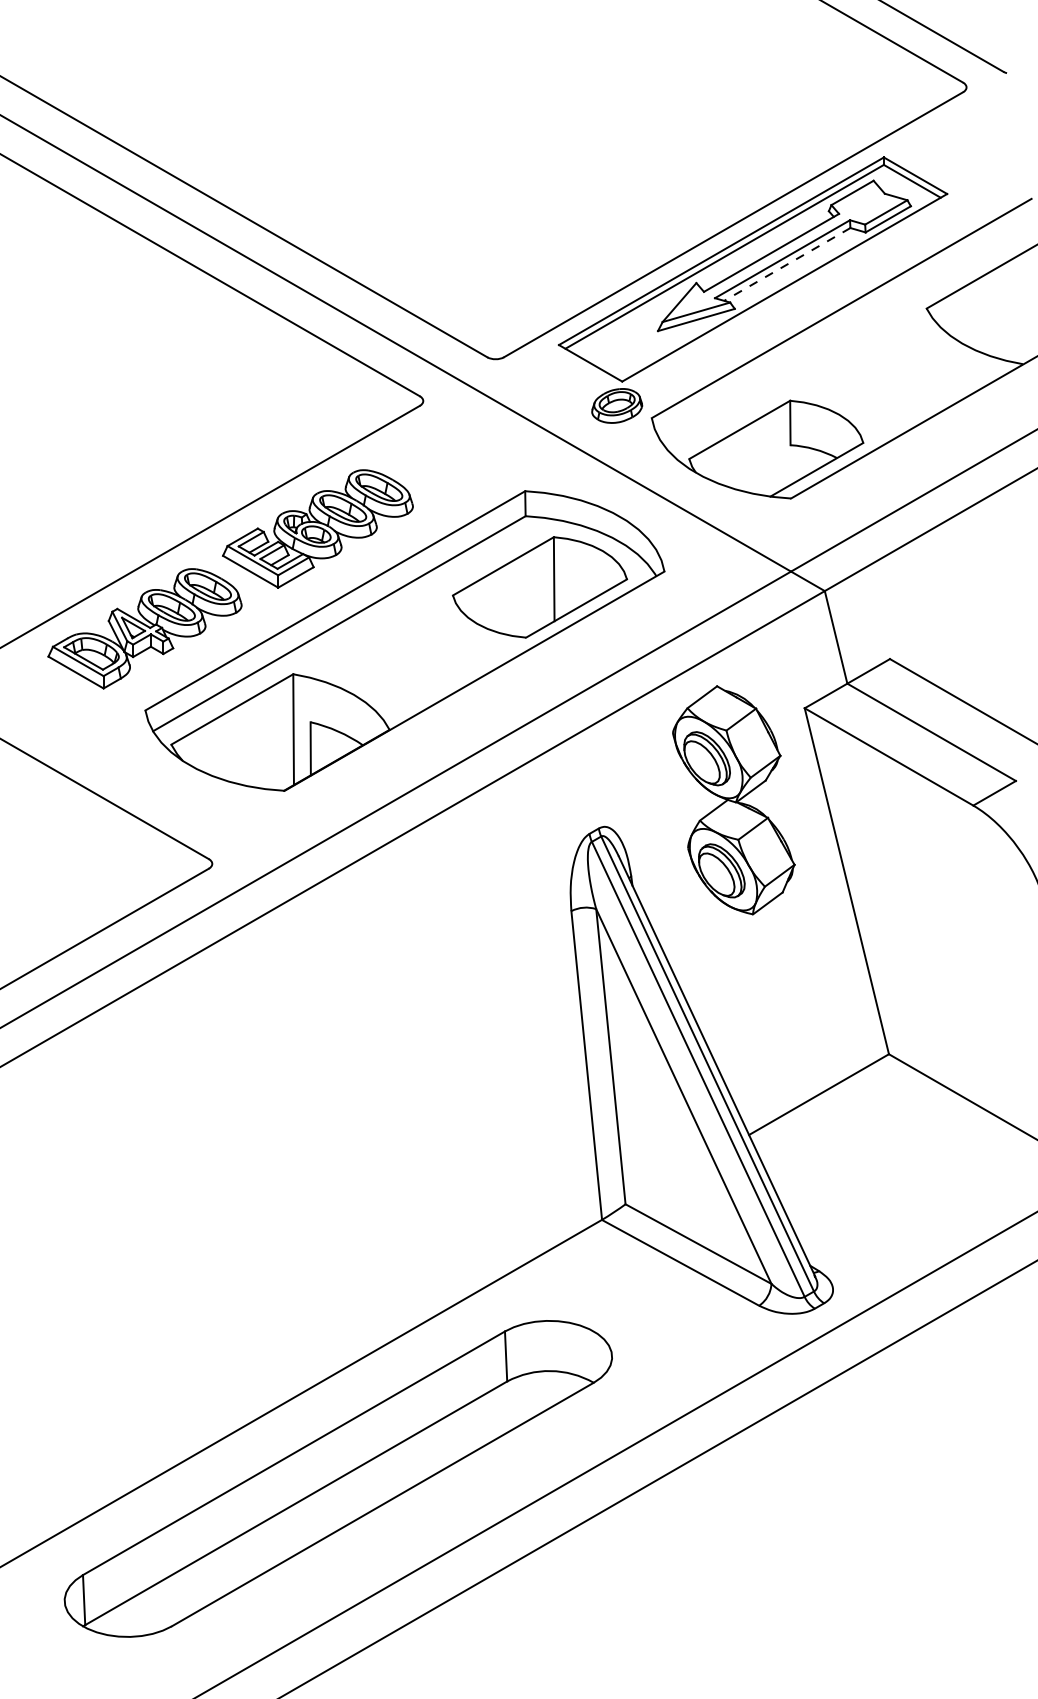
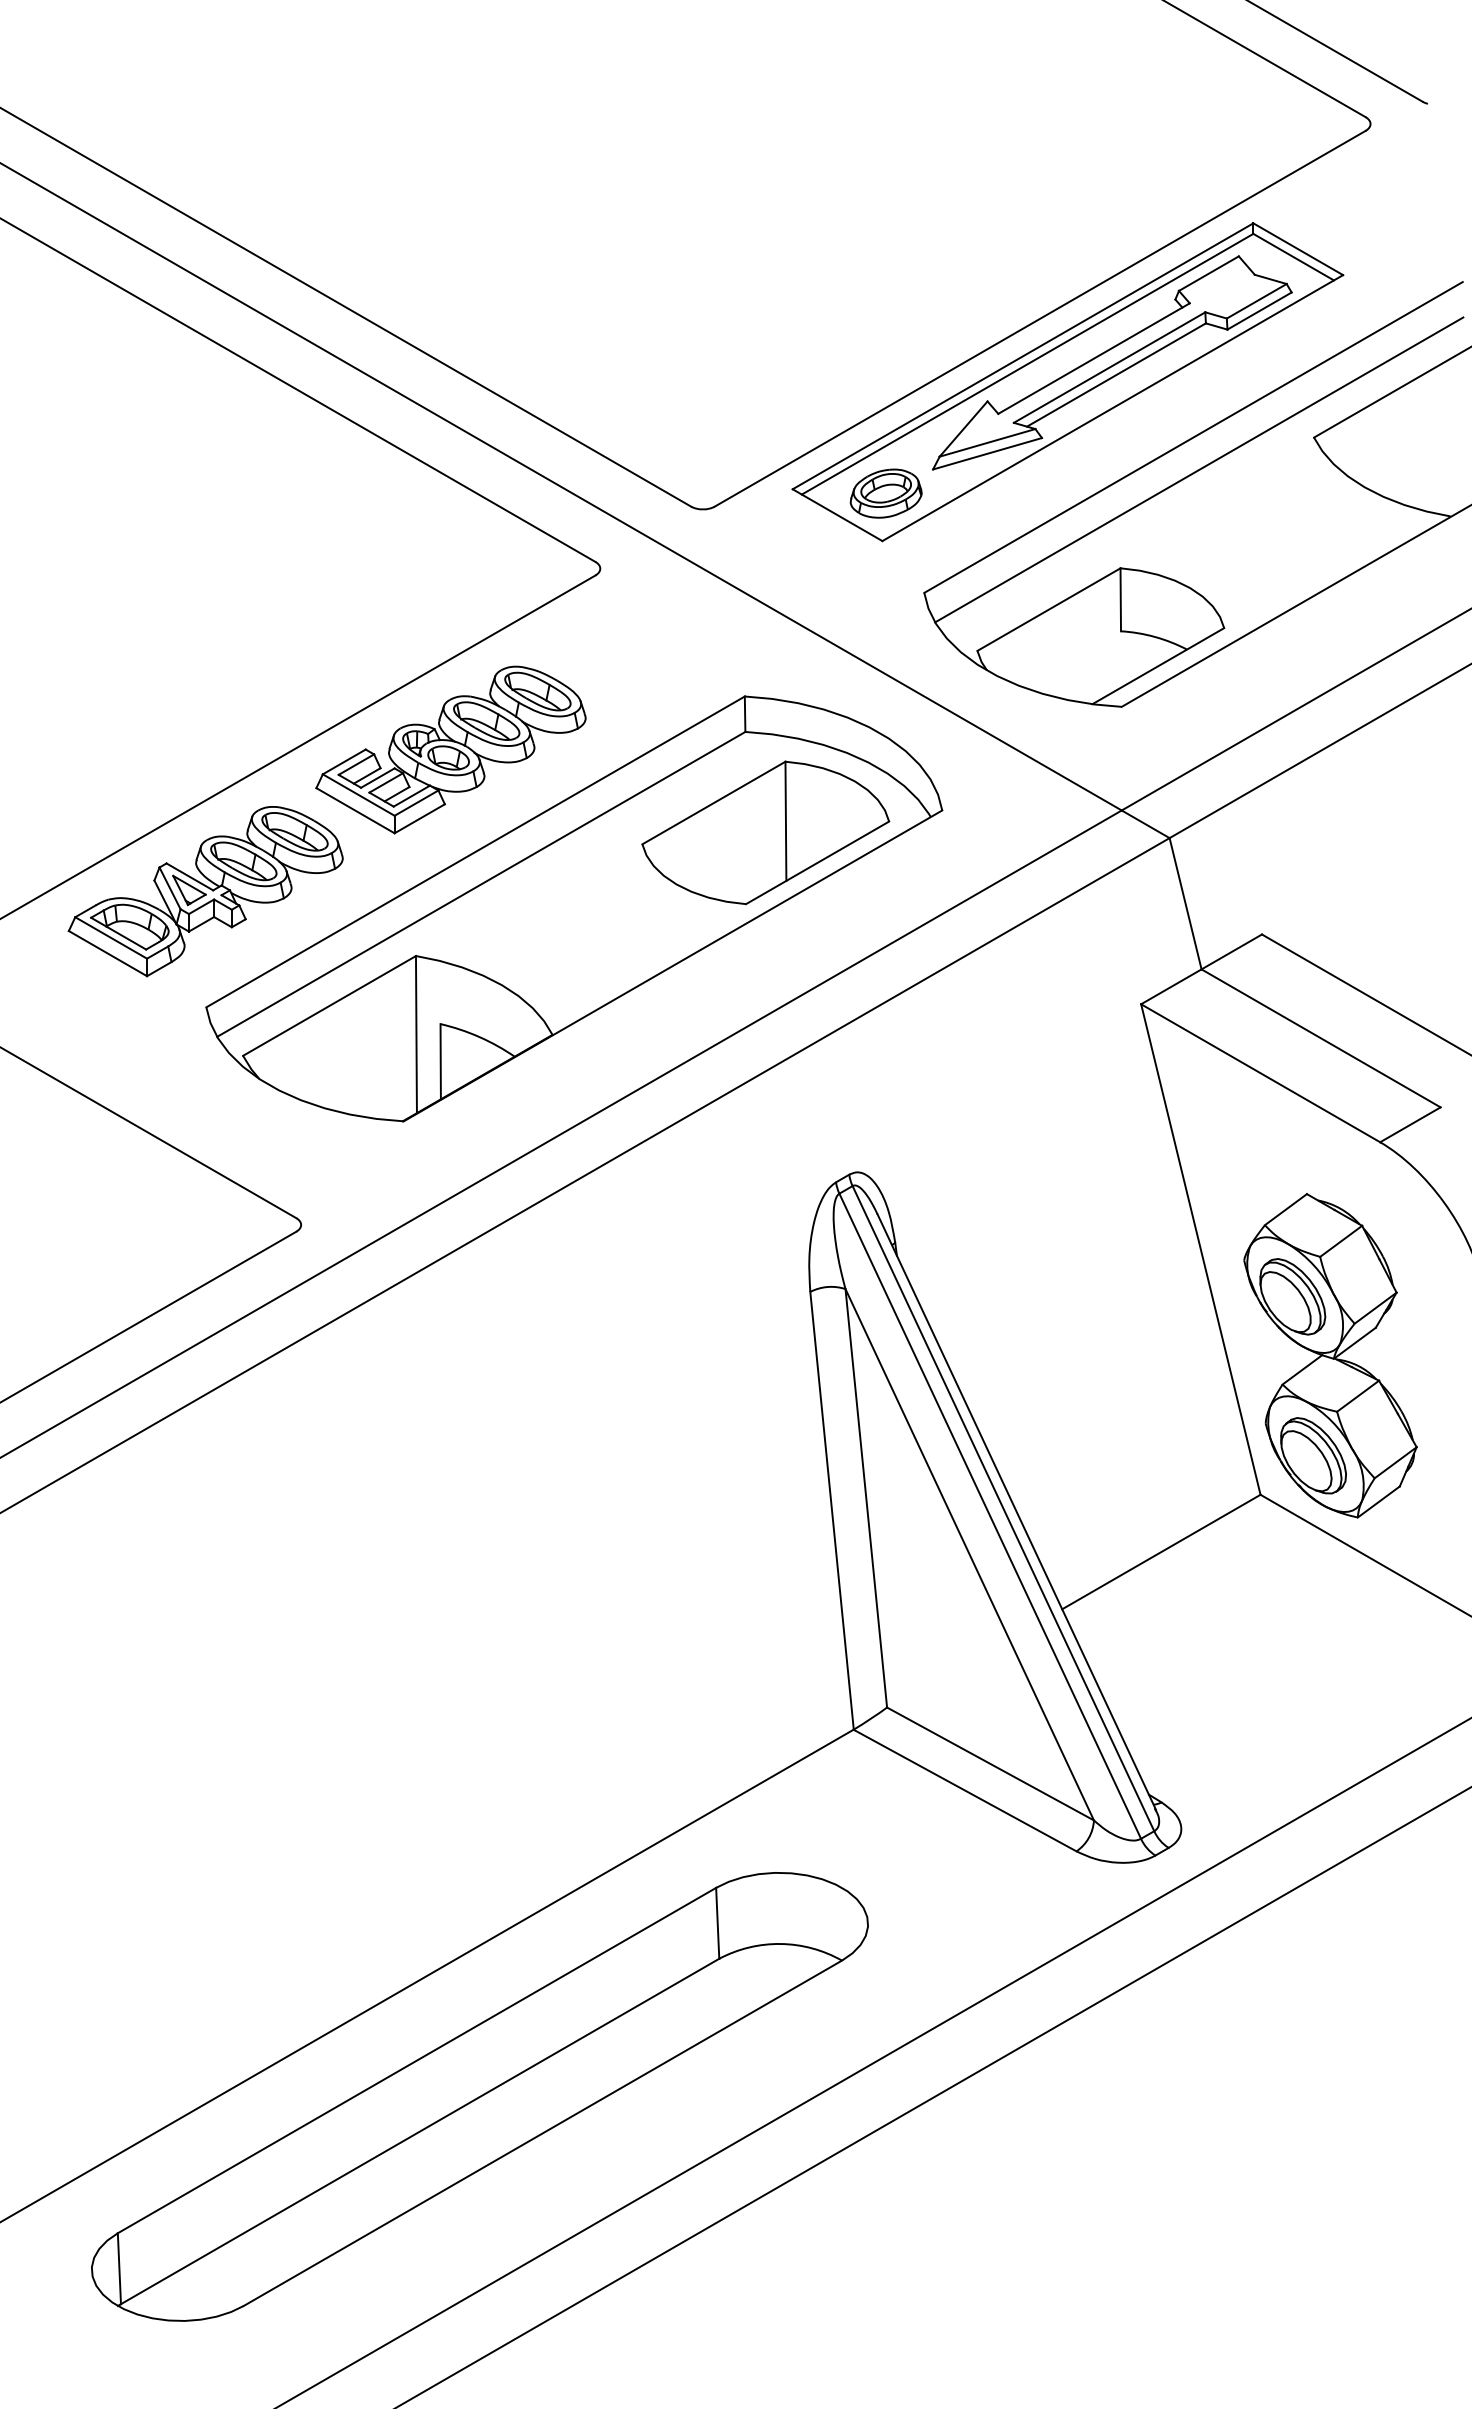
line: (787, 264) -> (1116, 375), dashed -> solid
line: (845, 331) -> (1199, 469), added
part: (616, 405) -> (885, 493), moved
part: (733, 800) -> (1330, 1355), moved

